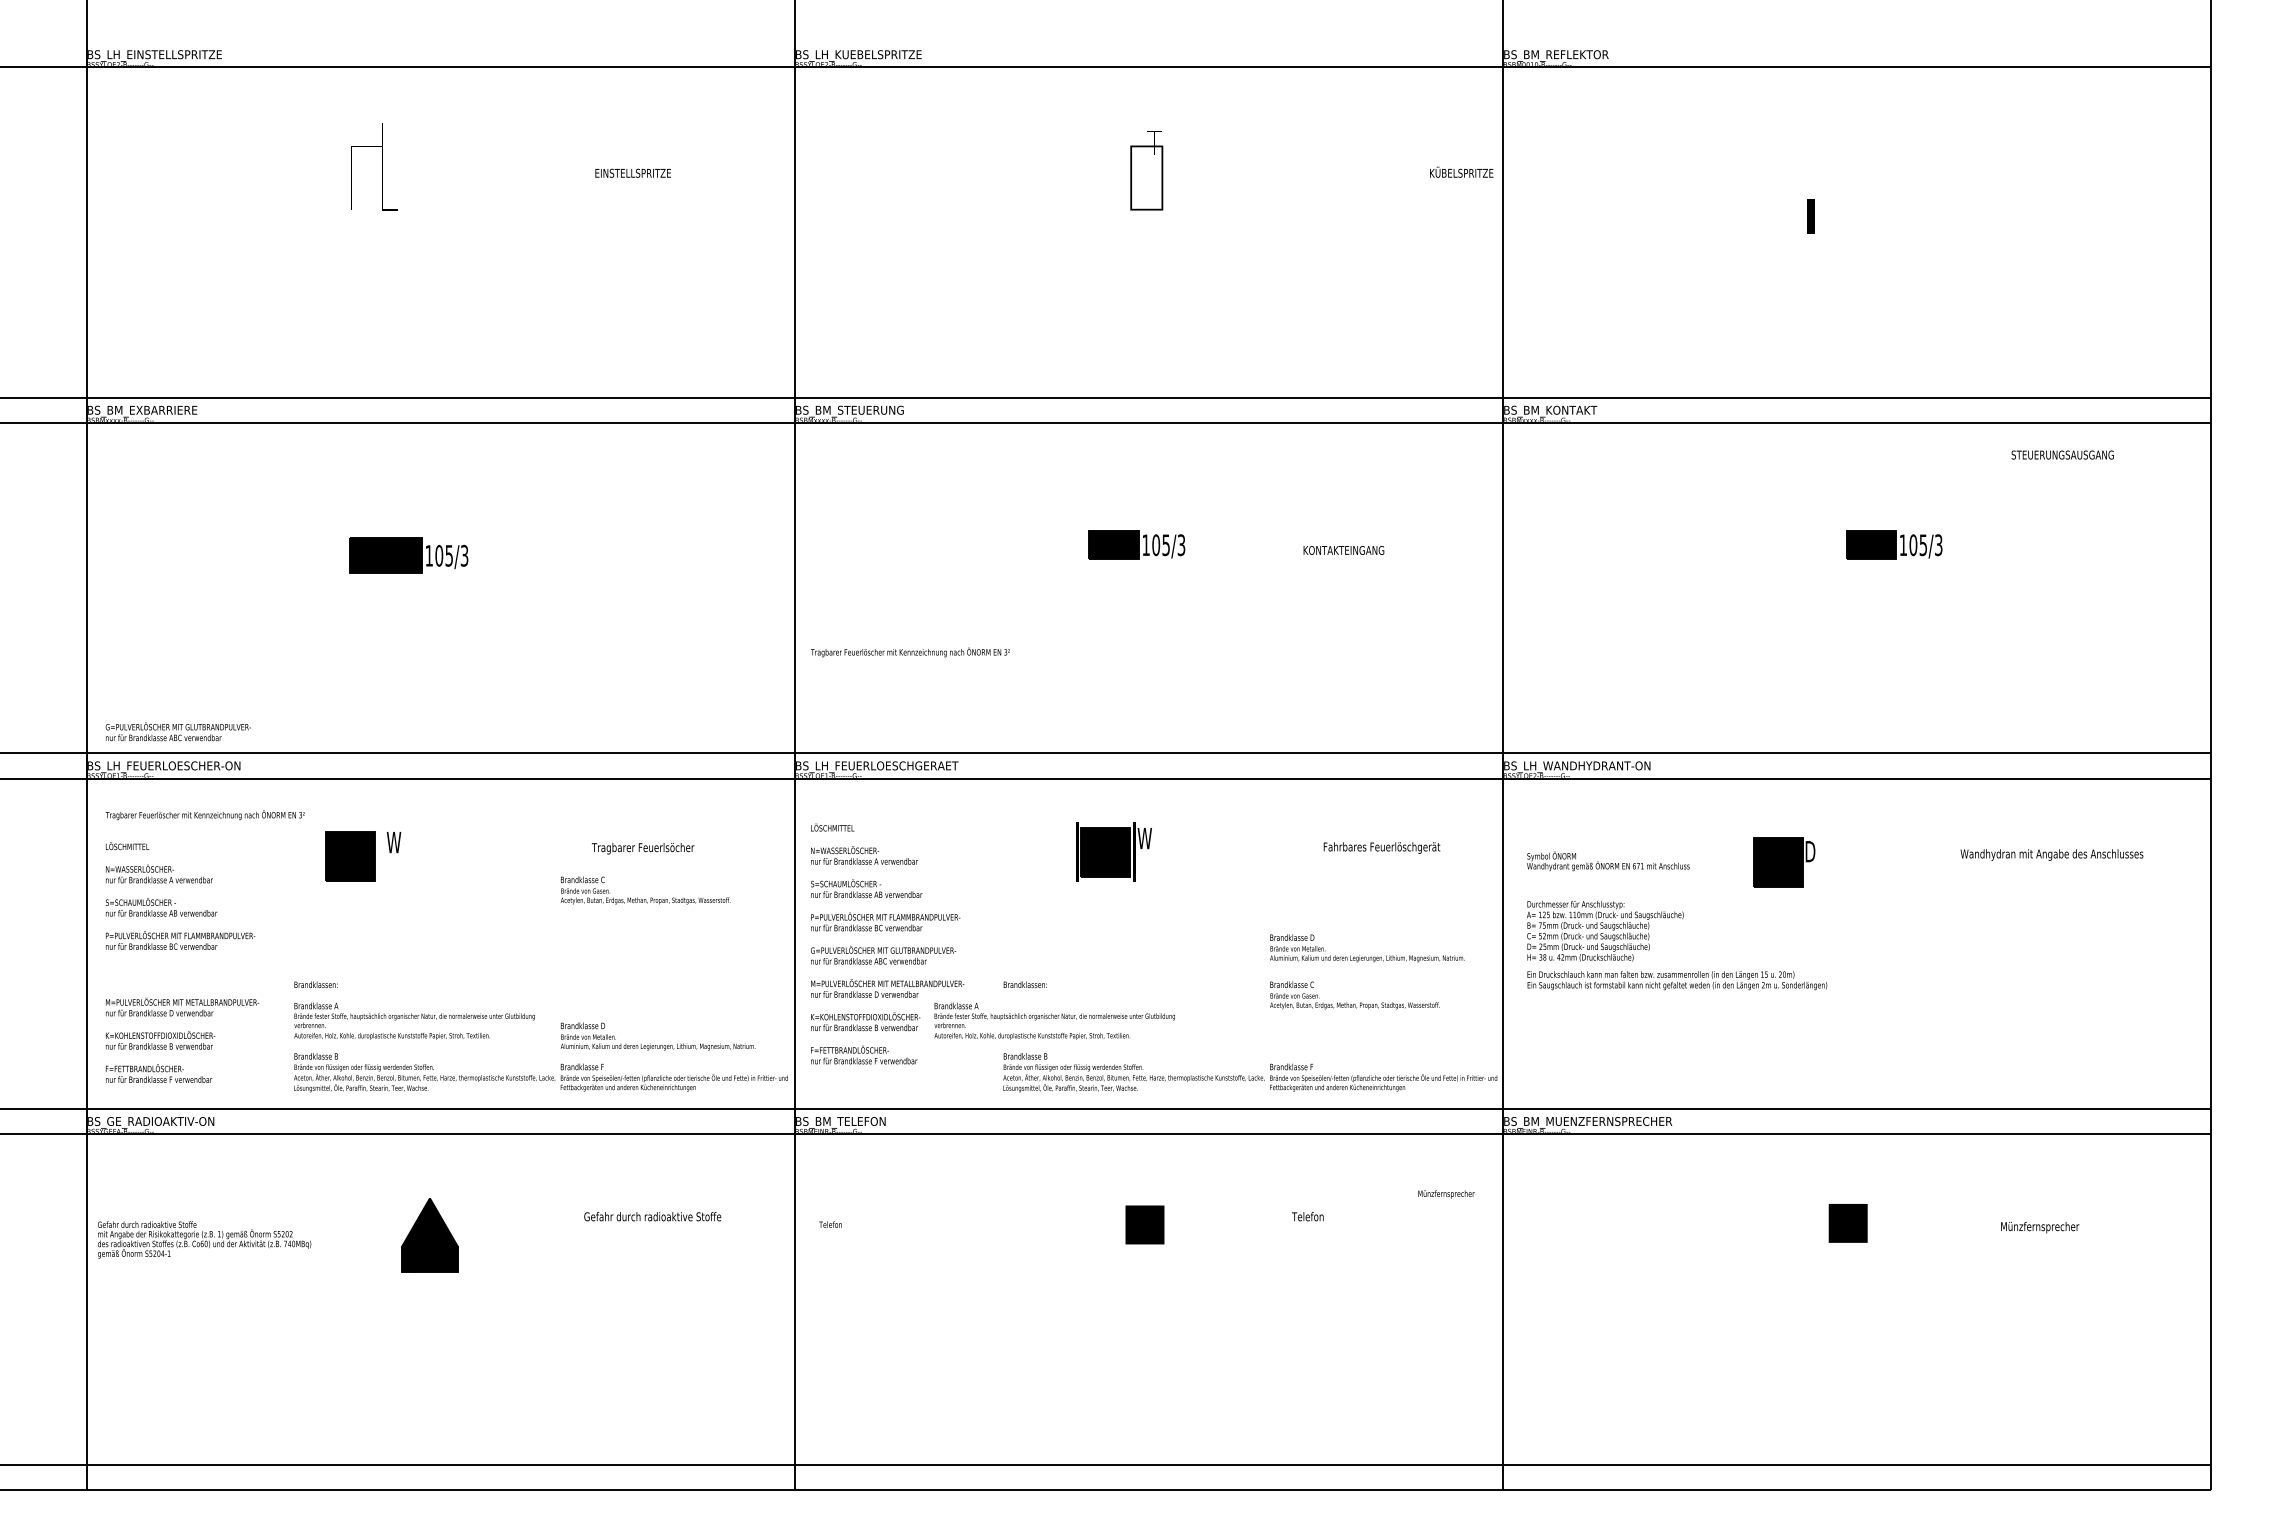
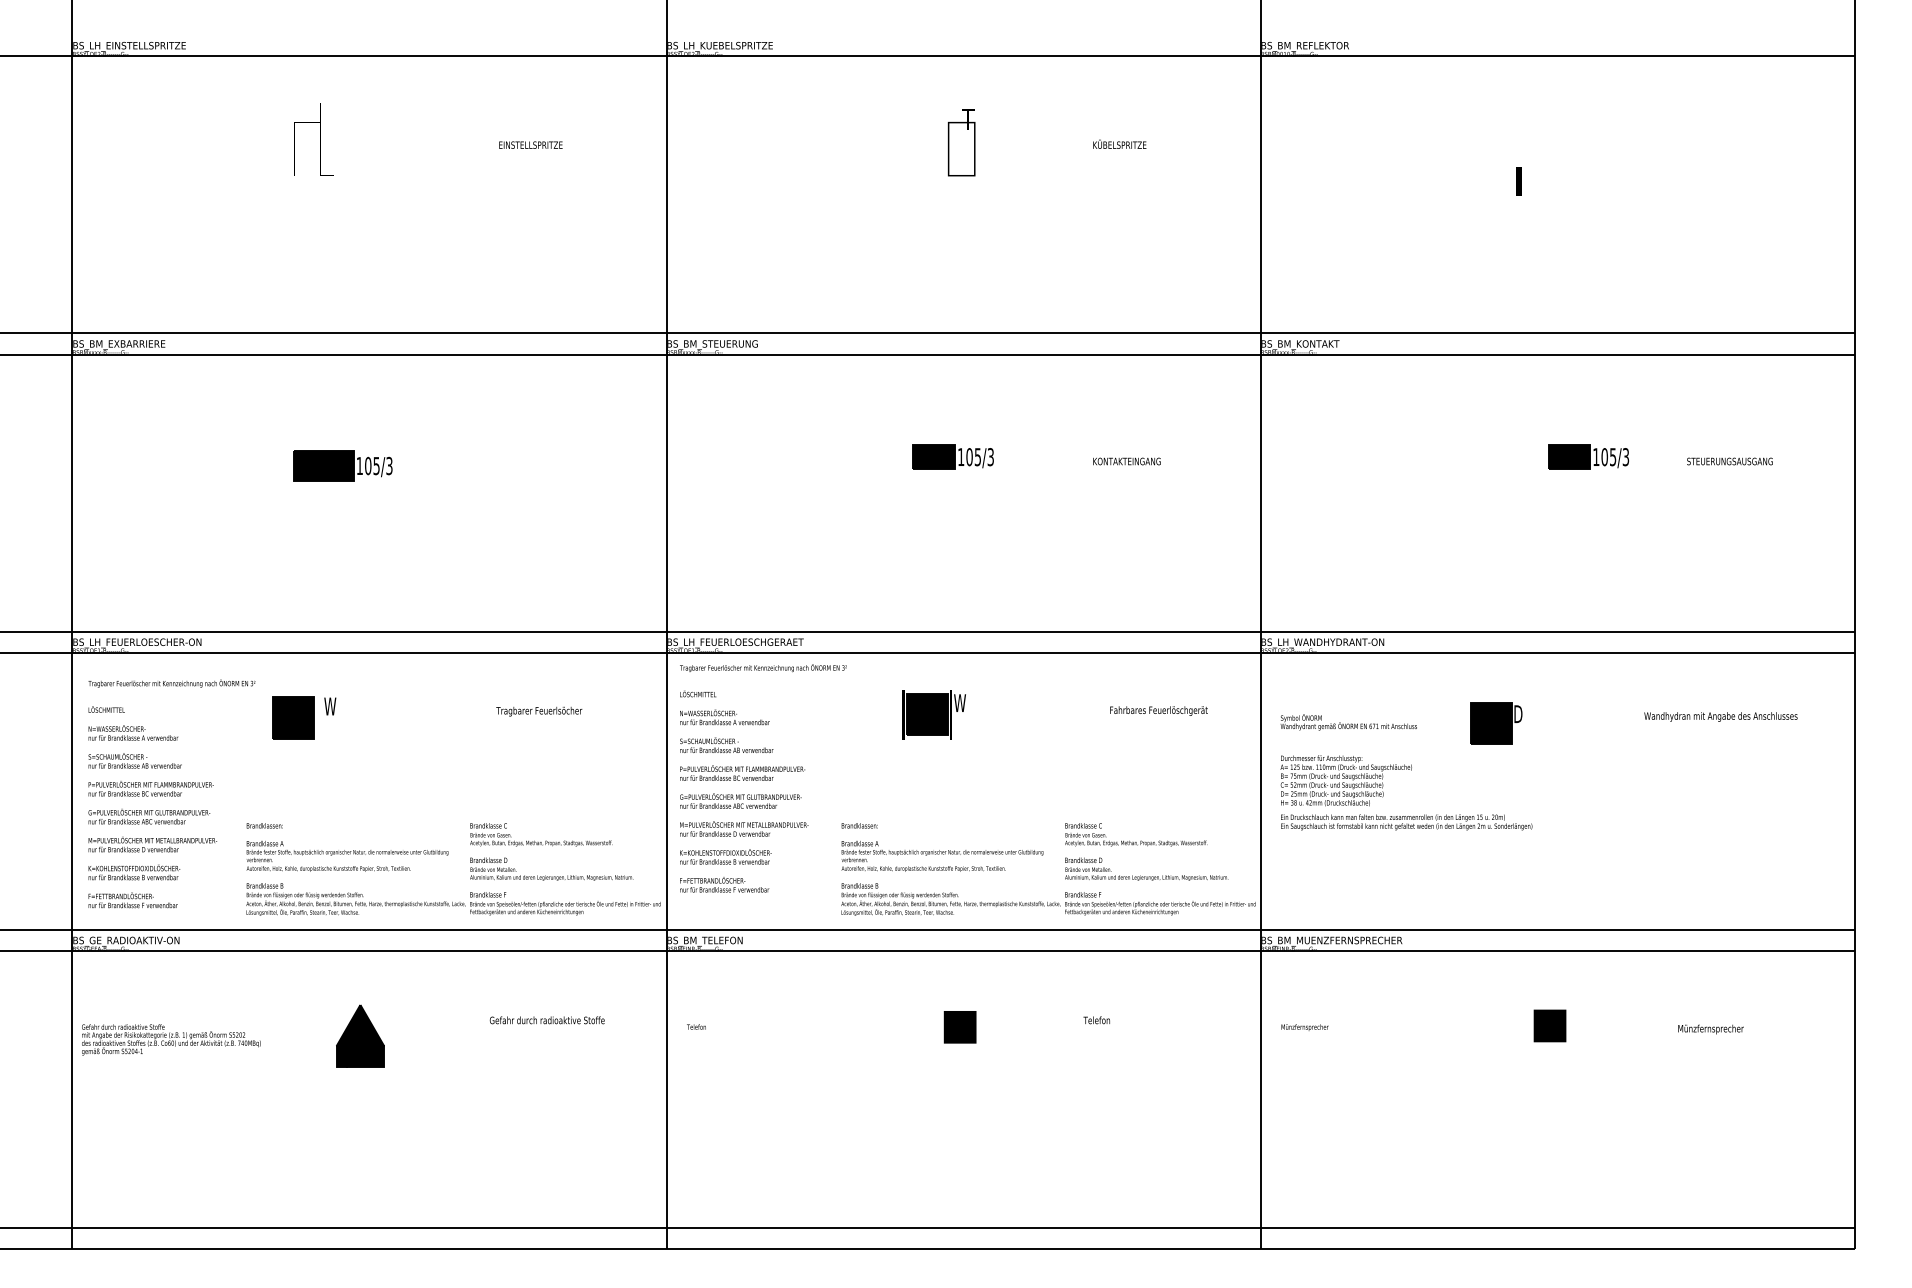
text: (1461, 171) -> (1119, 143), moved
text: (2062, 455) -> (1729, 461), moved
text: (910, 652) -> (763, 668), moved
text: (178, 731) -> (149, 816), moved
text: (645, 890) -> (541, 834), moved
text: (1367, 947) -> (1146, 868), moved
text: (1054, 1021) -> (942, 856), moved
text: (1445, 1194) -> (1304, 1027), moved

